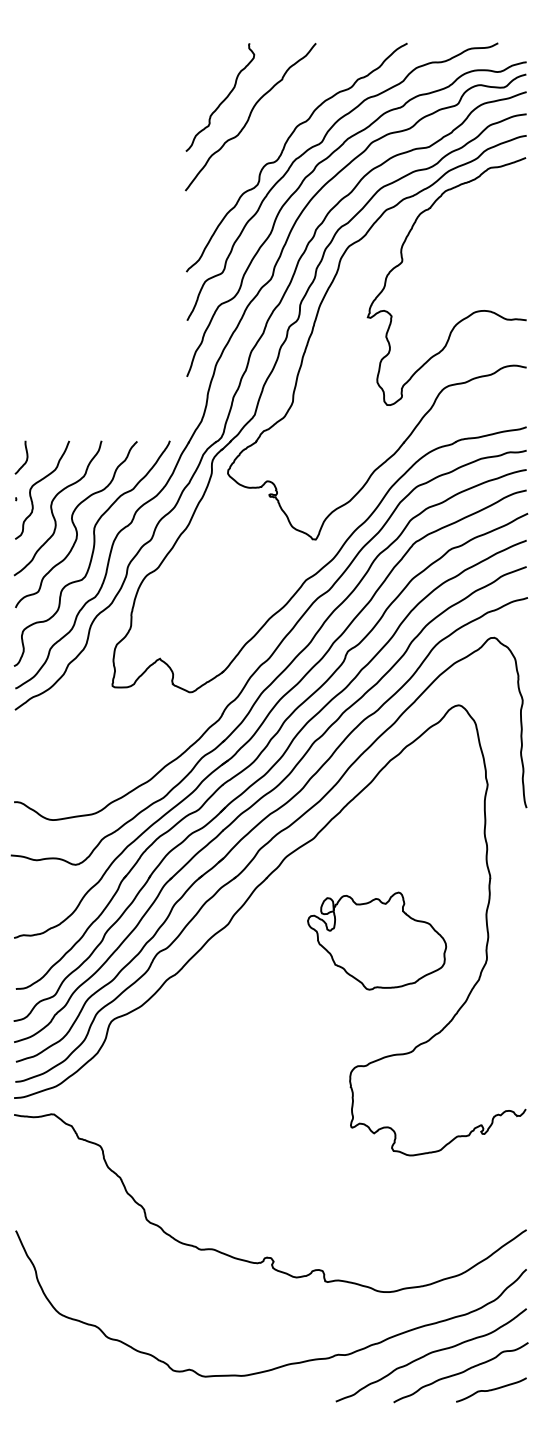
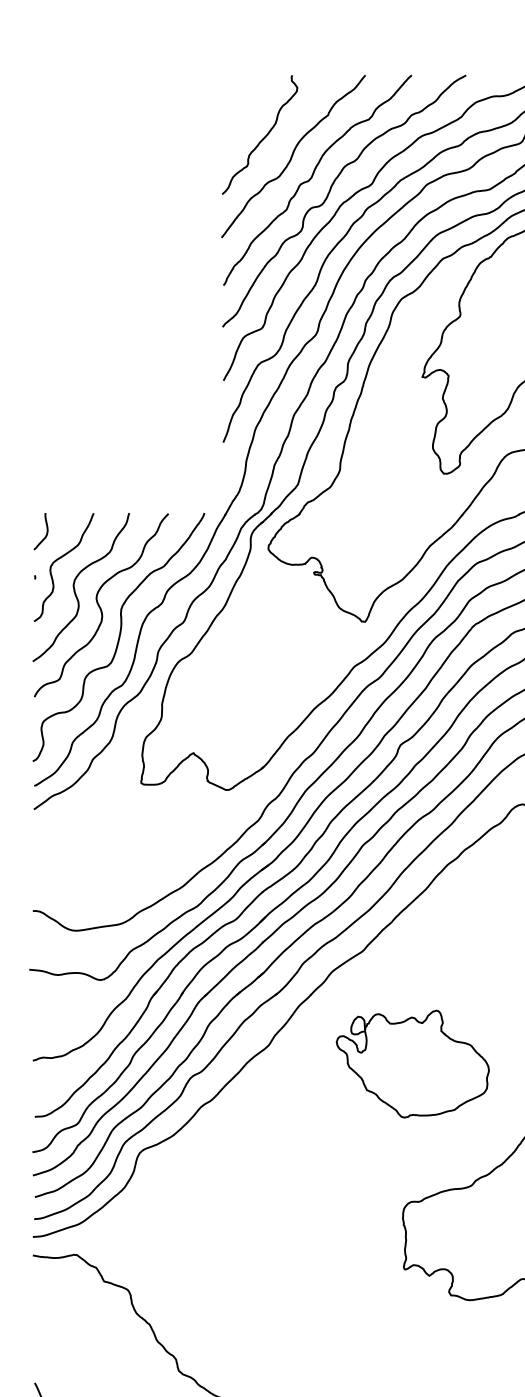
curve: (268, 135) -> (313, 176), added
part: (377, 940) -> (413, 1063), moved

